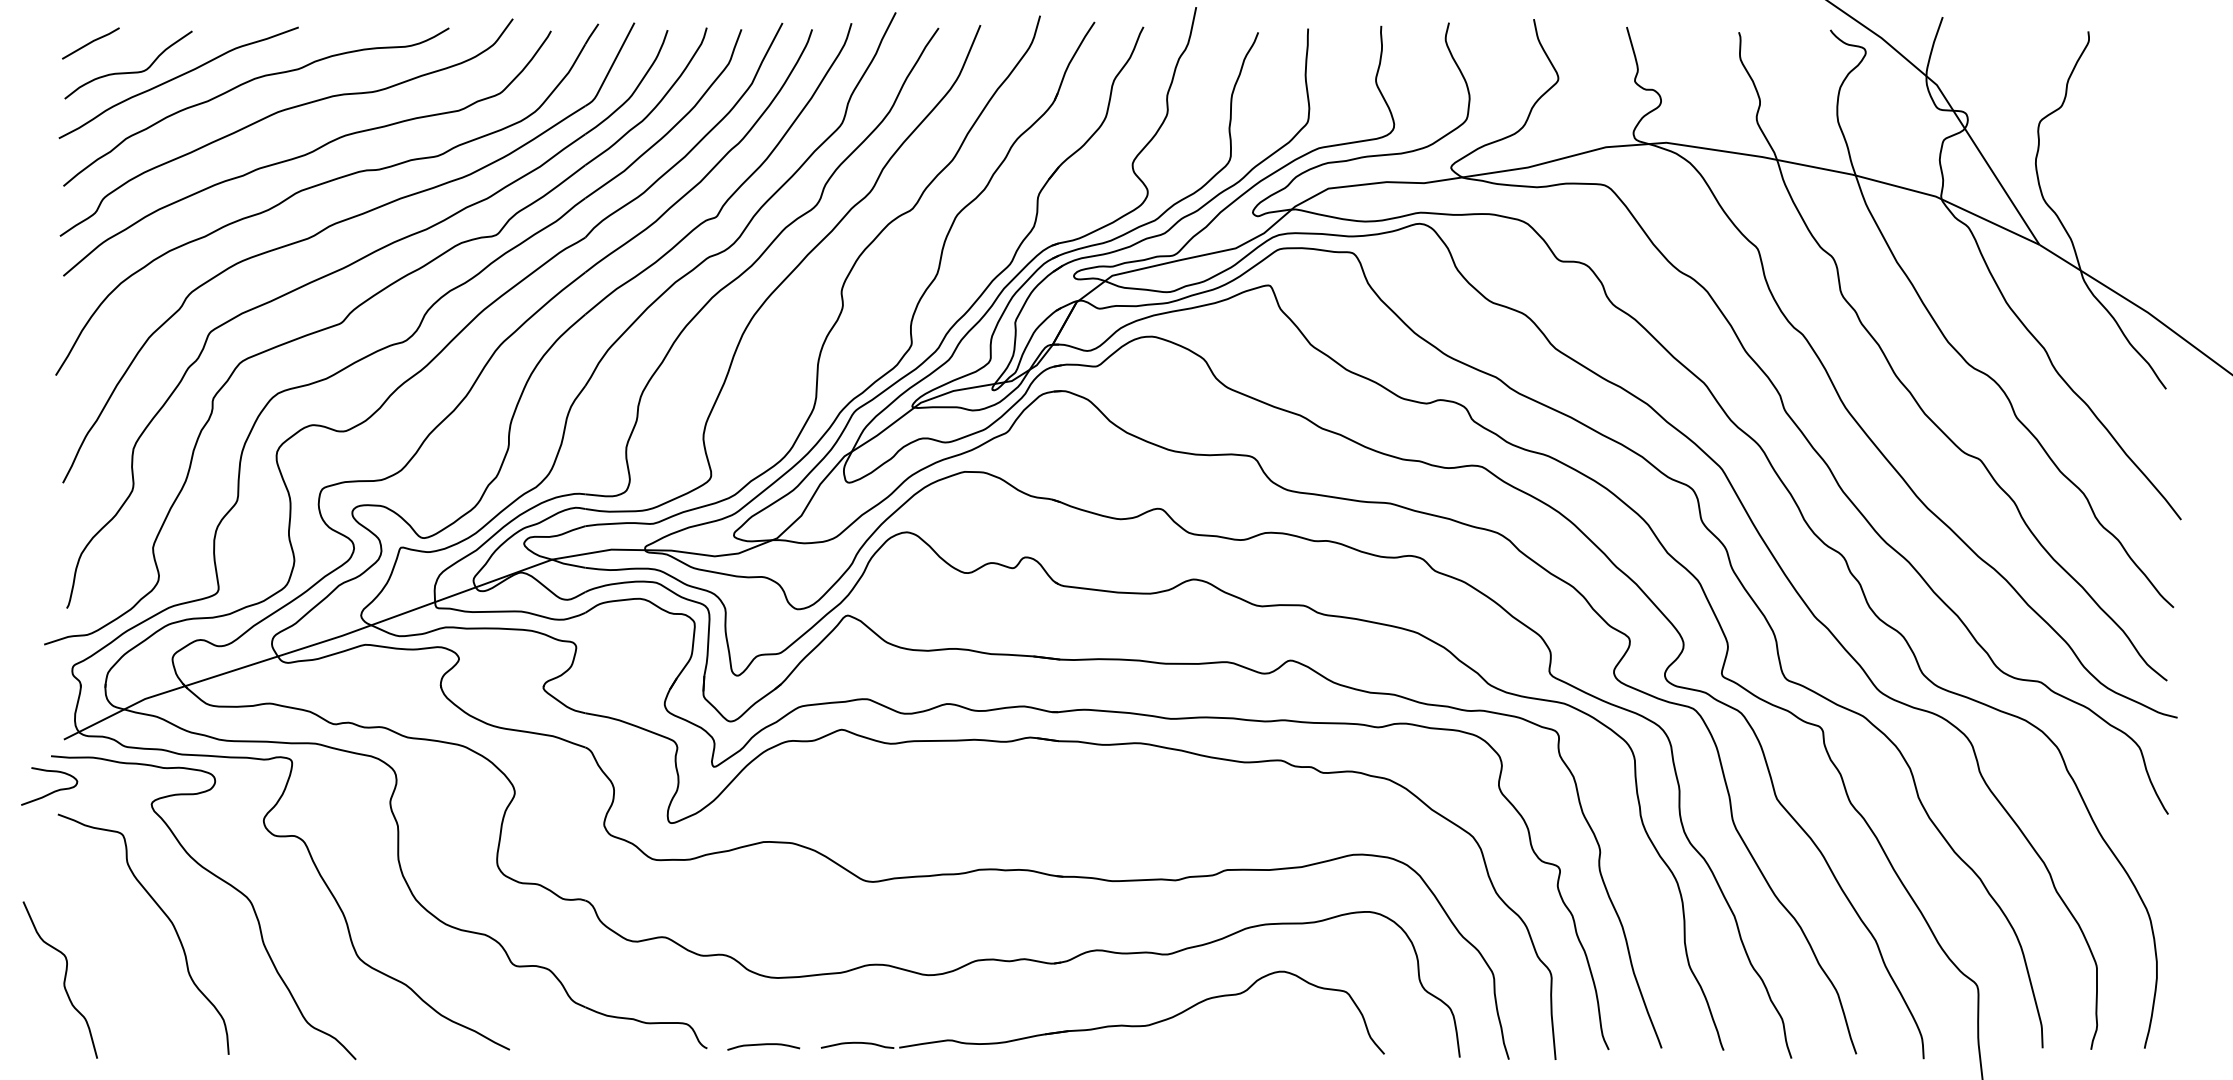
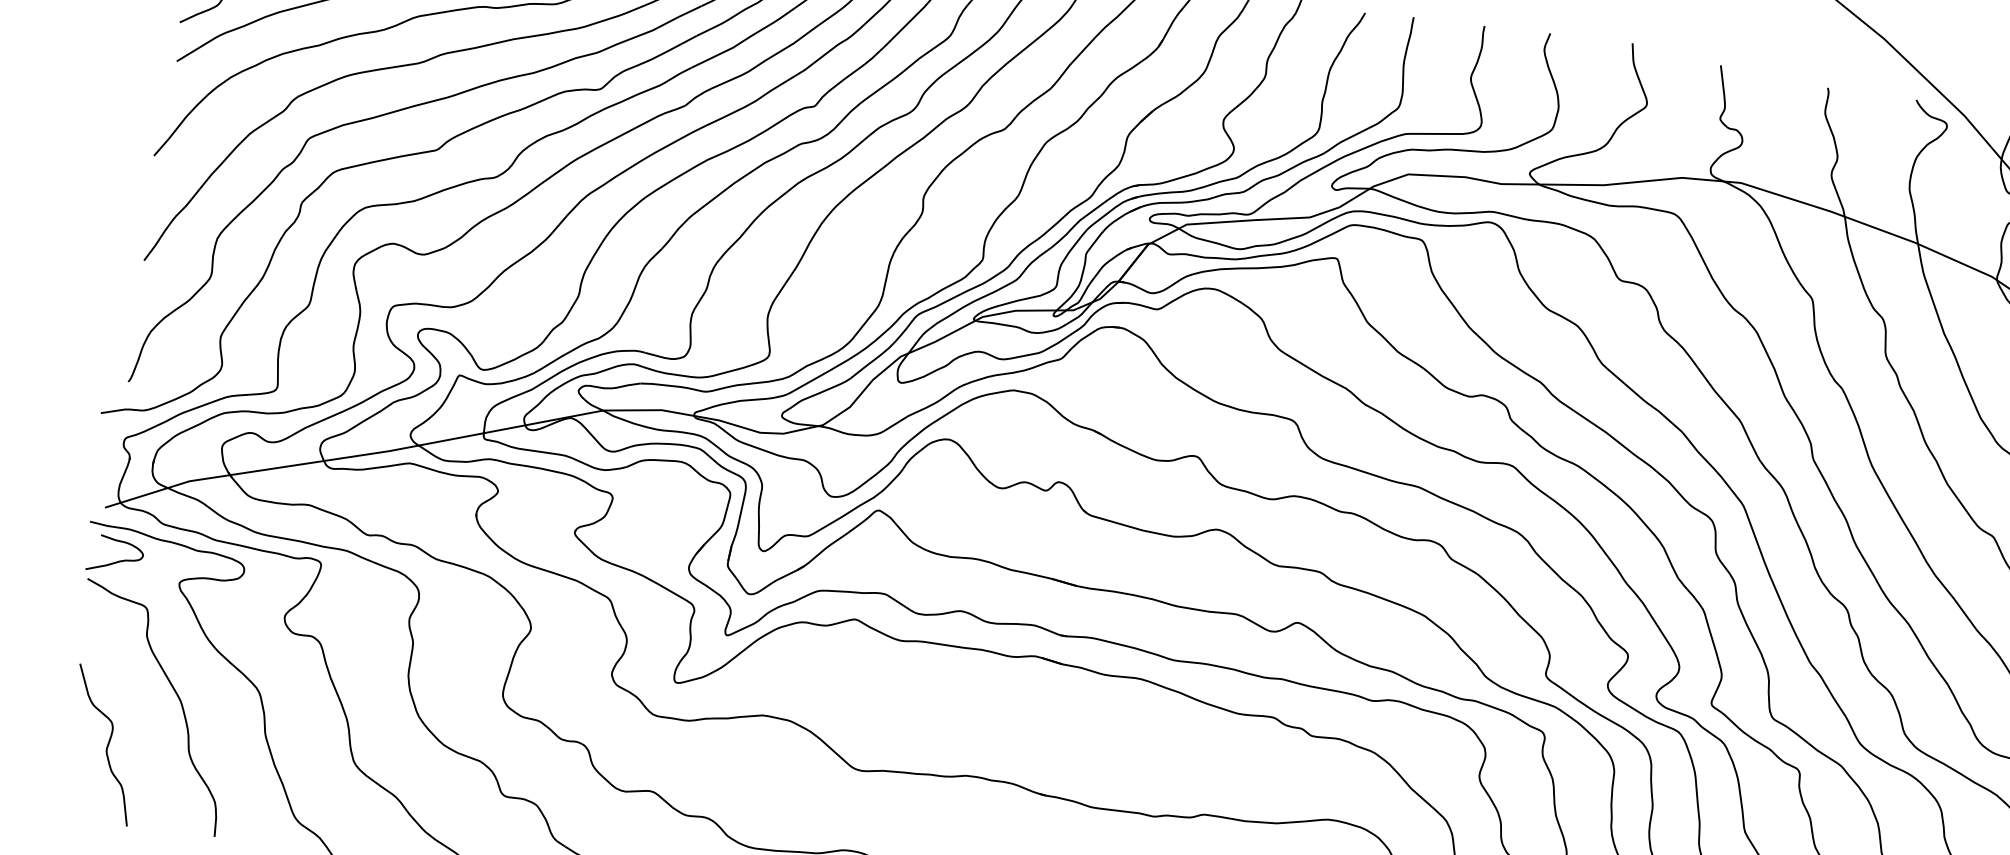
curve: (52, 791) -> (117, 561), moved
curve: (63, 980) -> (106, 745), moved

